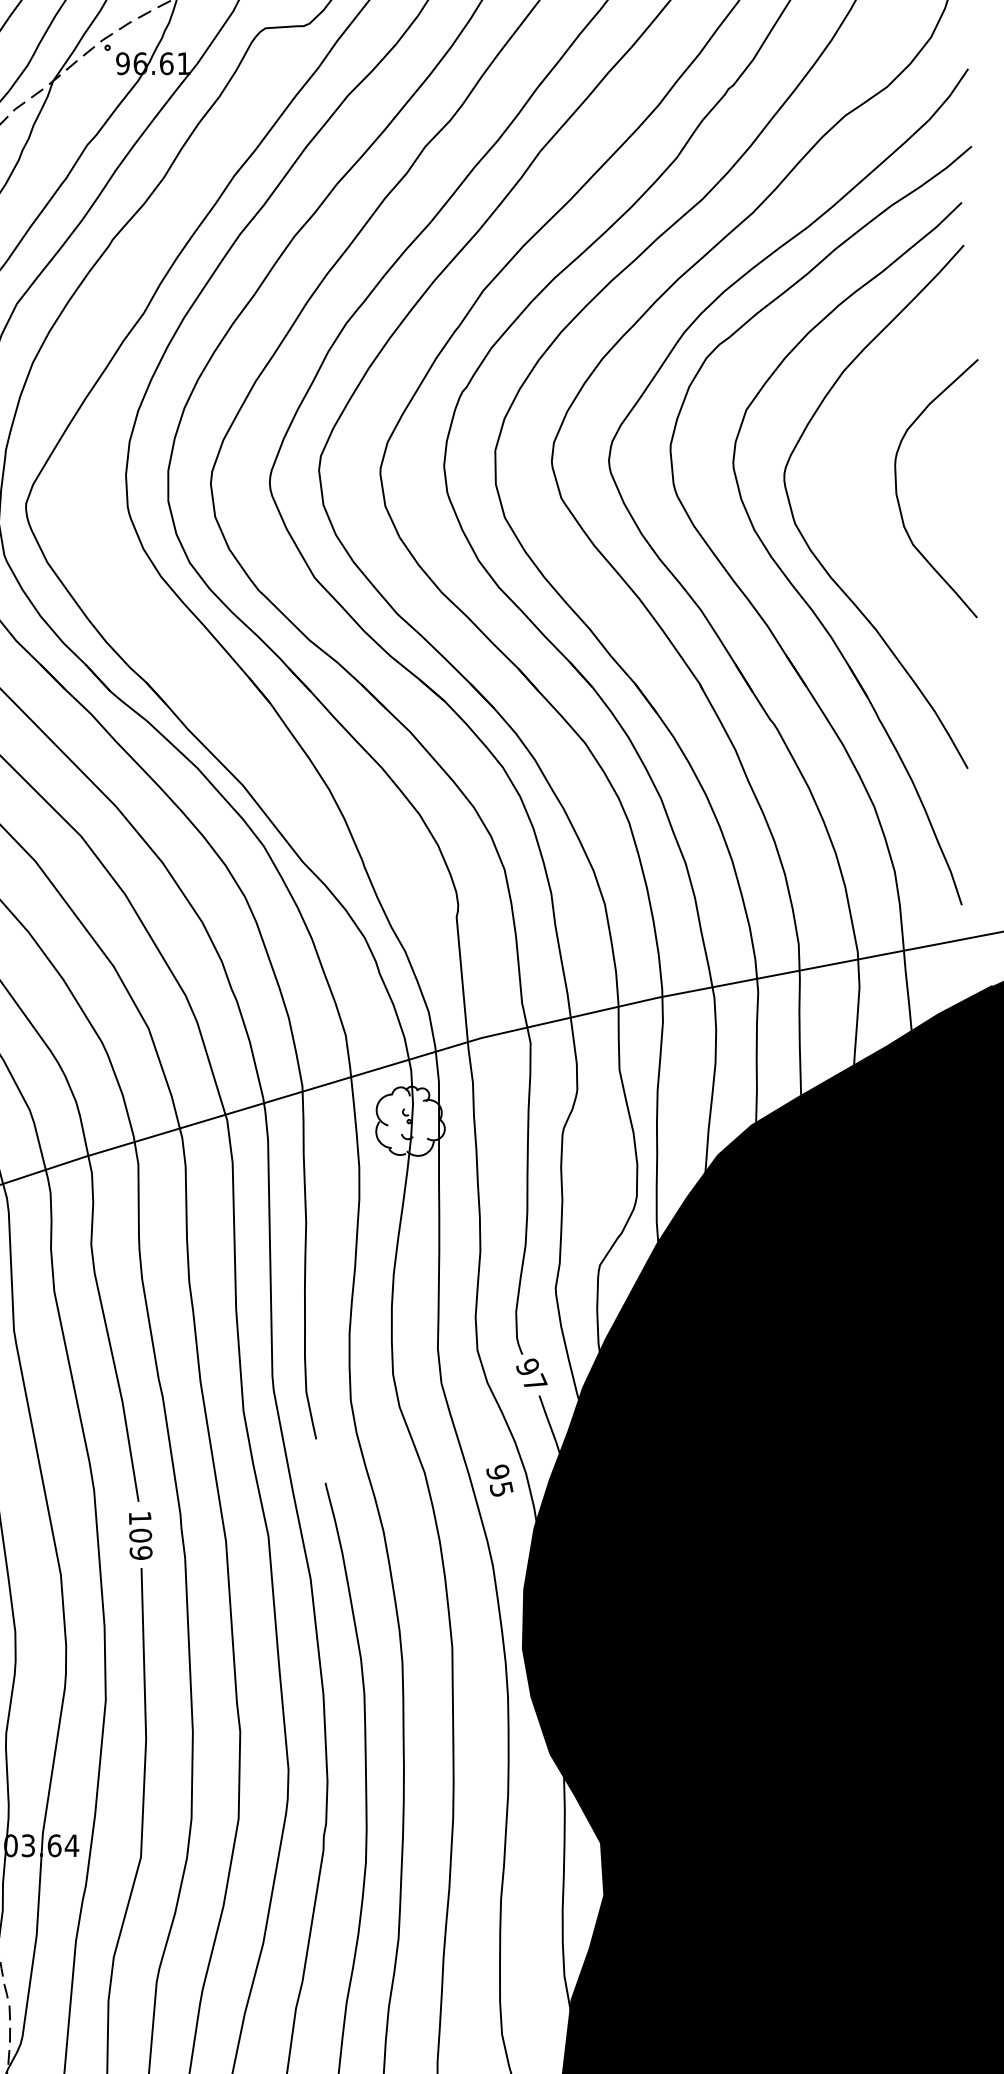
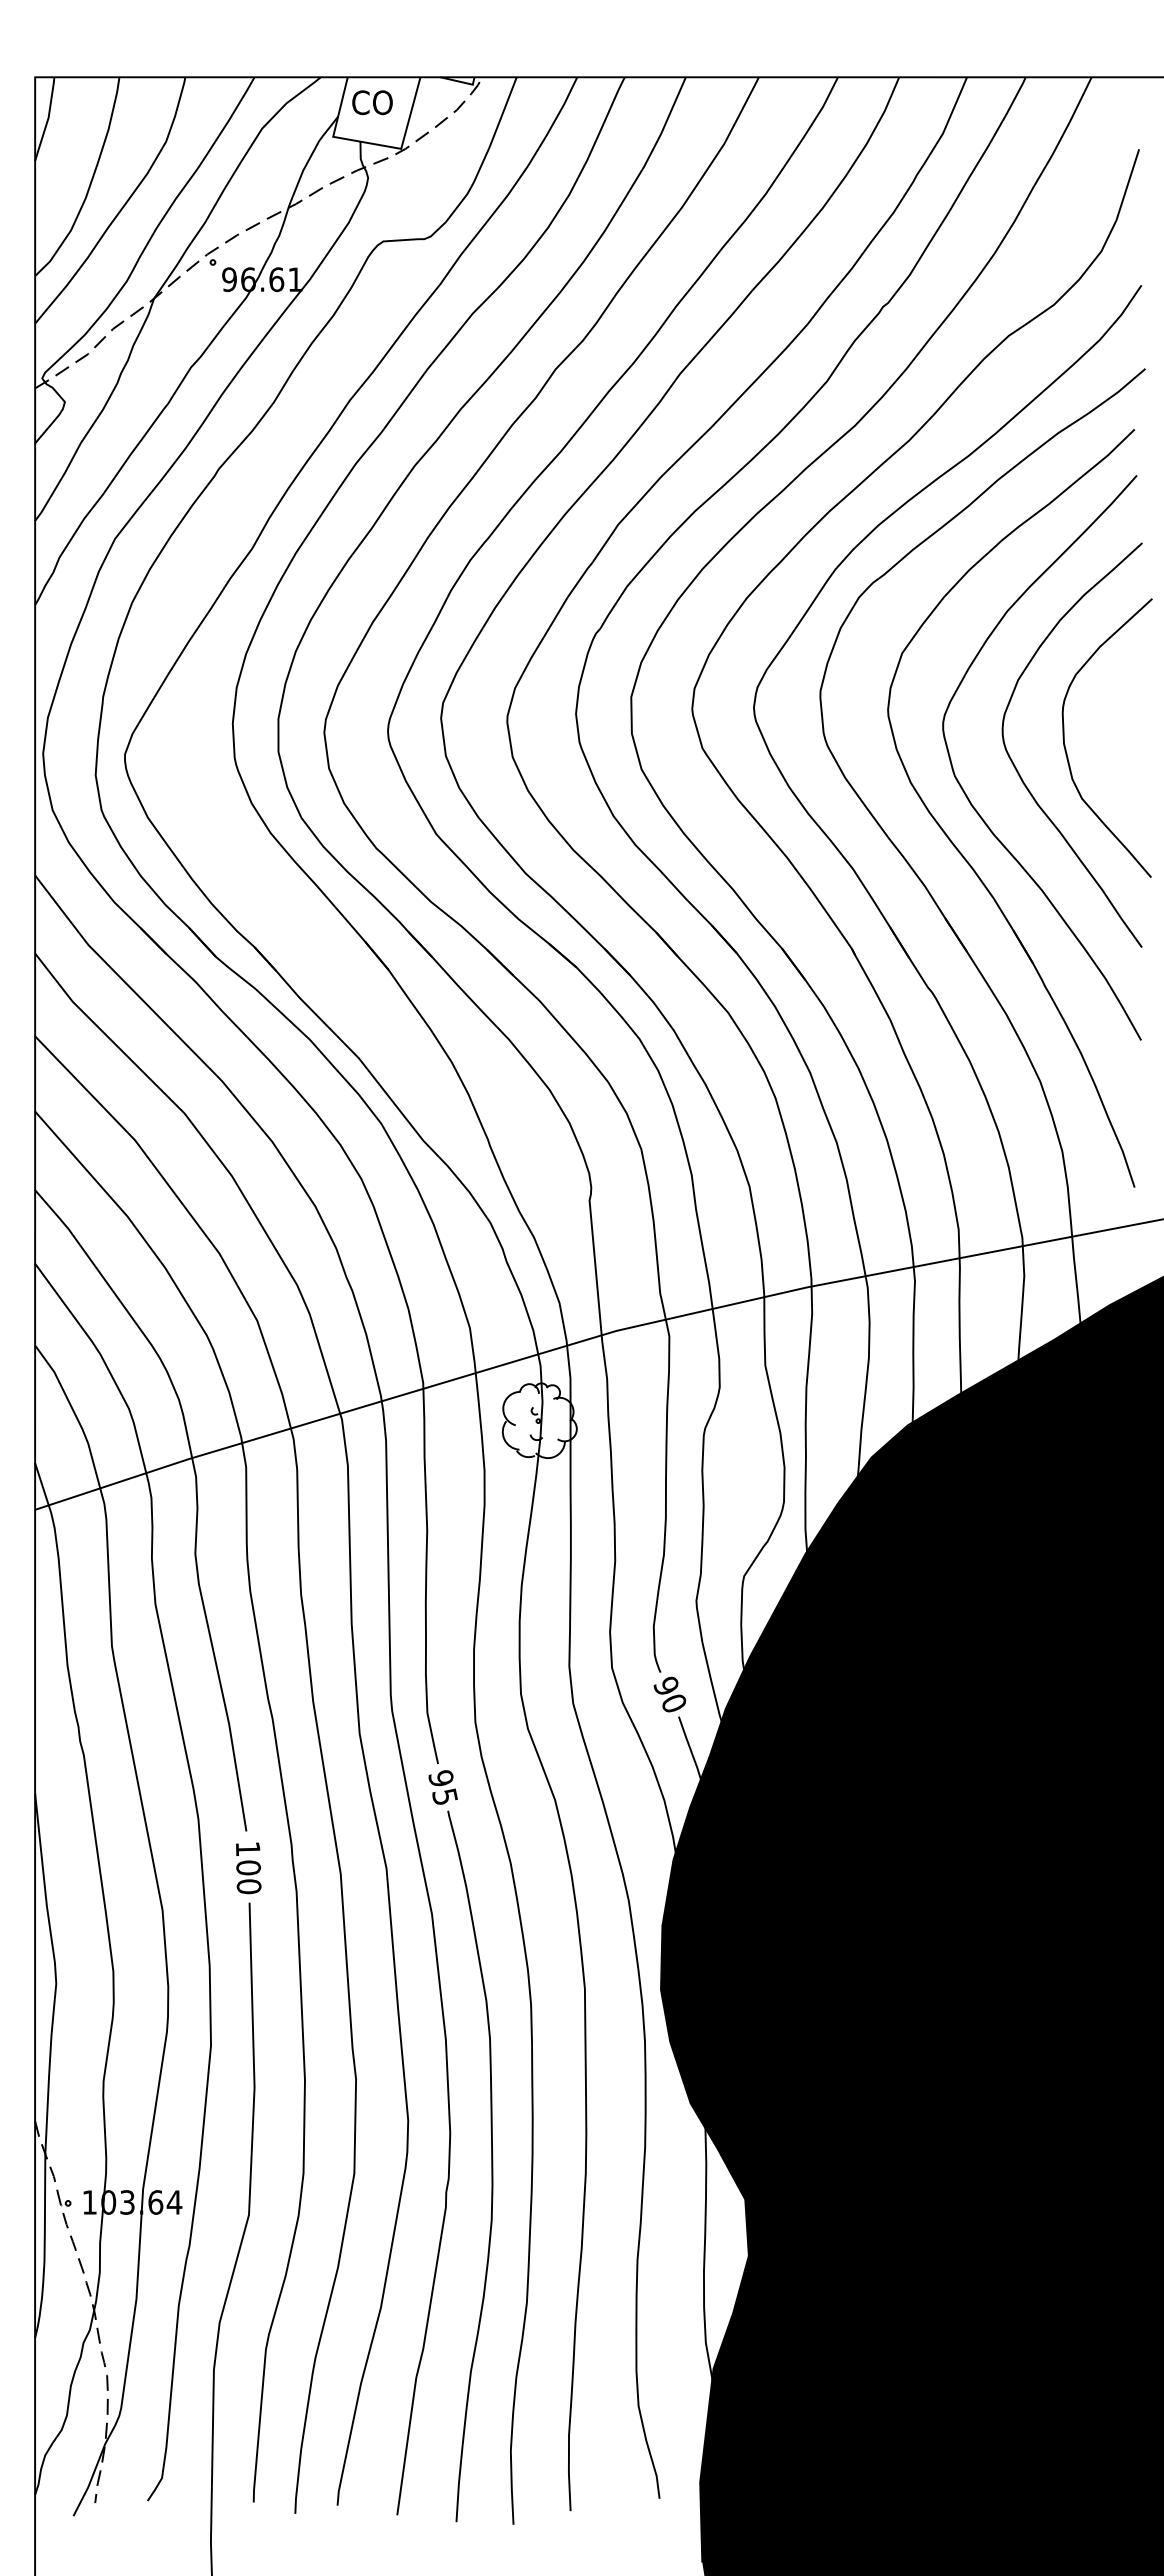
curve: (856, 524) -> (1021, 776), added
text: (535, 1382) -> (674, 1702), 97 -> 90
text: (499, 1480) -> (442, 1787), moved
text: (140, 1552) -> (248, 1886), 109 -> 100

